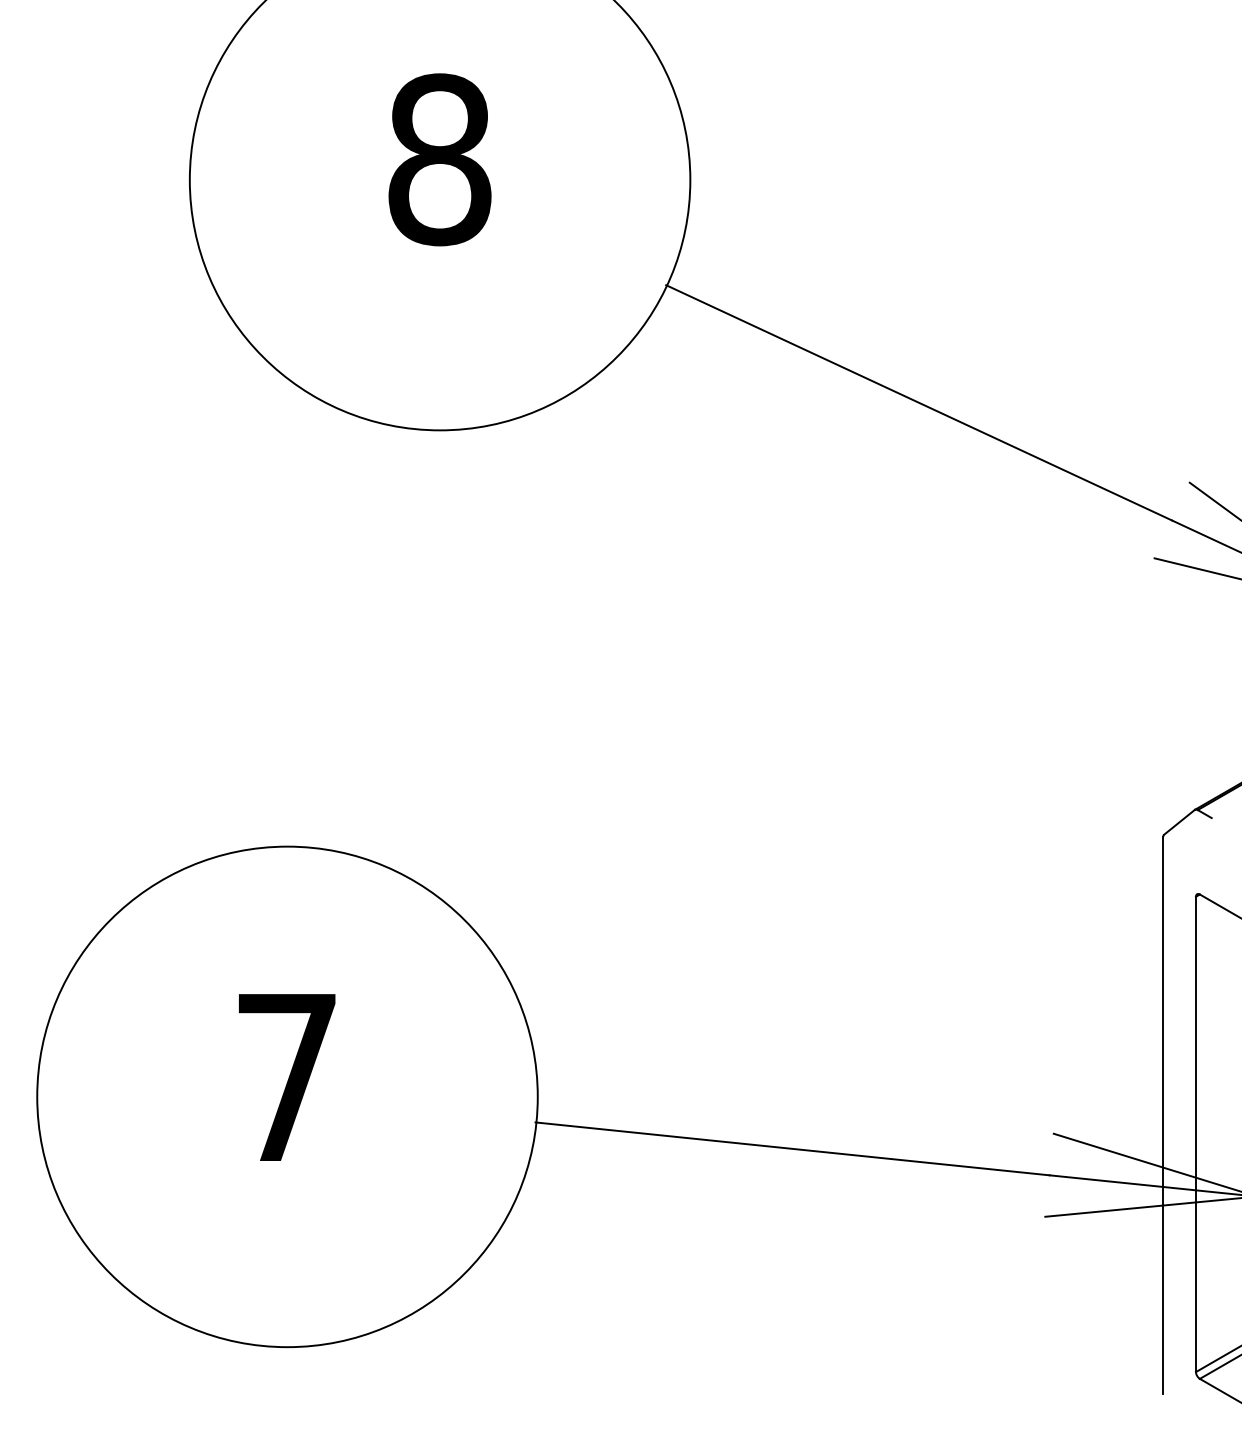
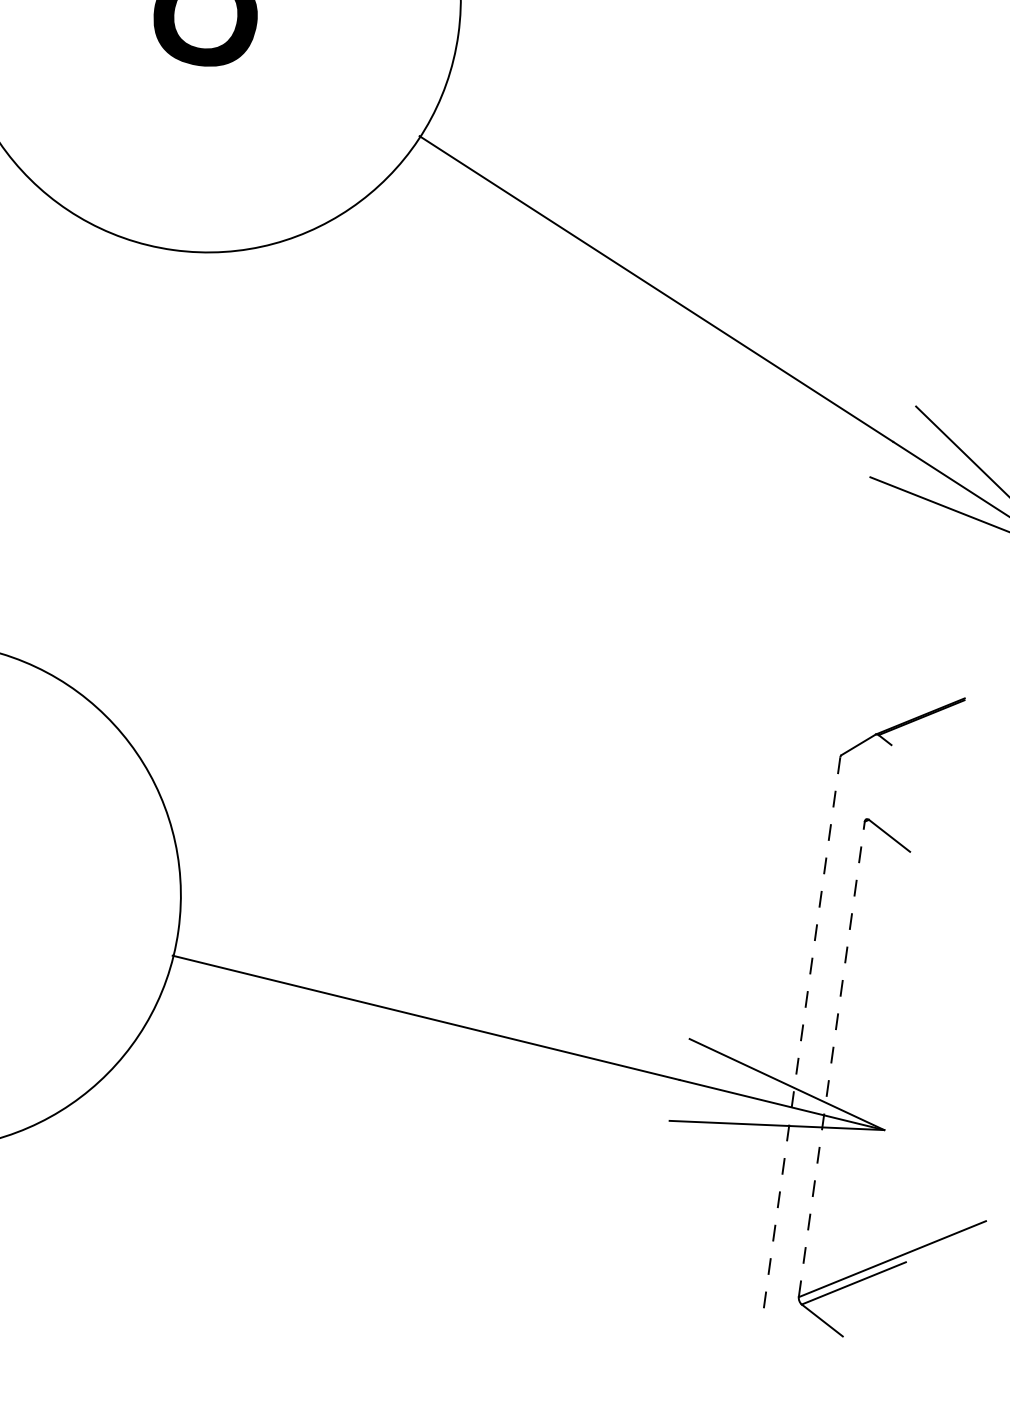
line: (1163, 1116) -> (801, 1036), solid -> dashed
line: (1195, 1134) -> (831, 1059), solid -> dashed

